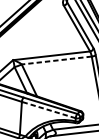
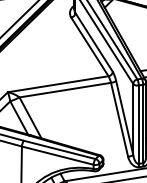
line: (56, 60) -> (64, 90), dashed -> solid
line: (48, 109) -> (57, 155), dashed -> solid

